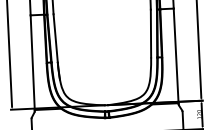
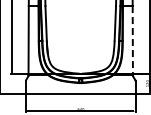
line: (175, 56) -> (132, 40), solid -> dashed

